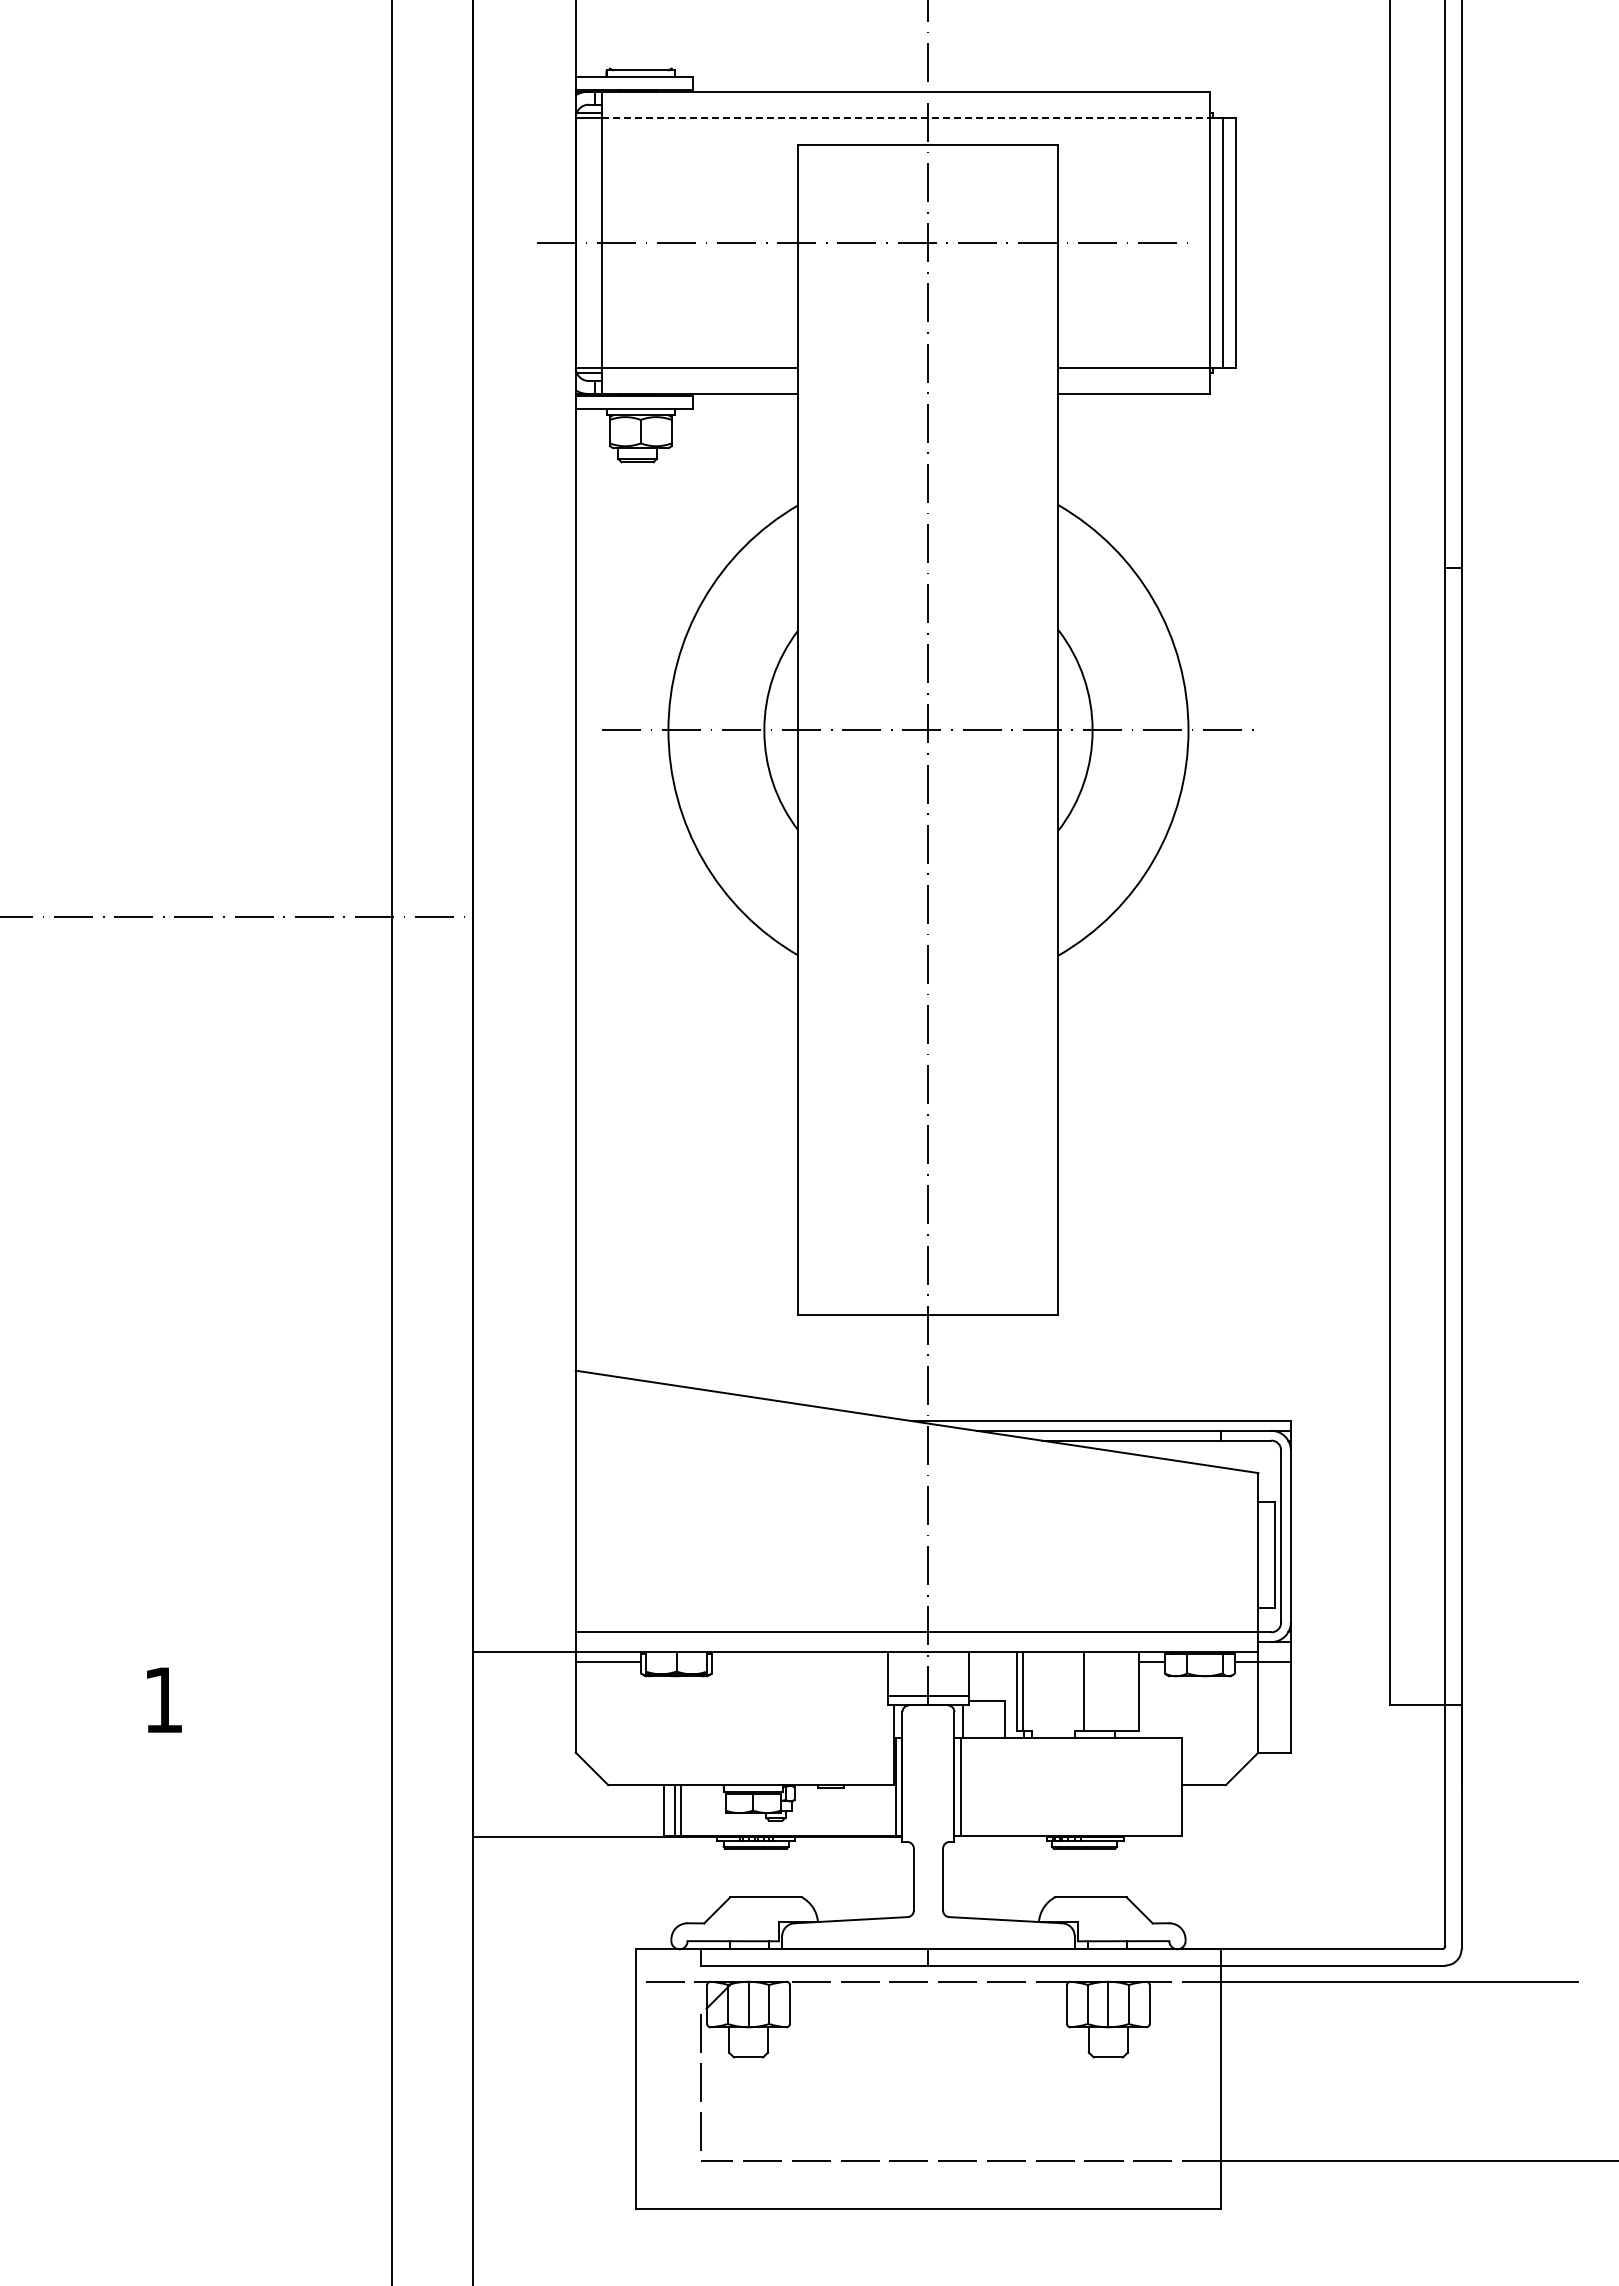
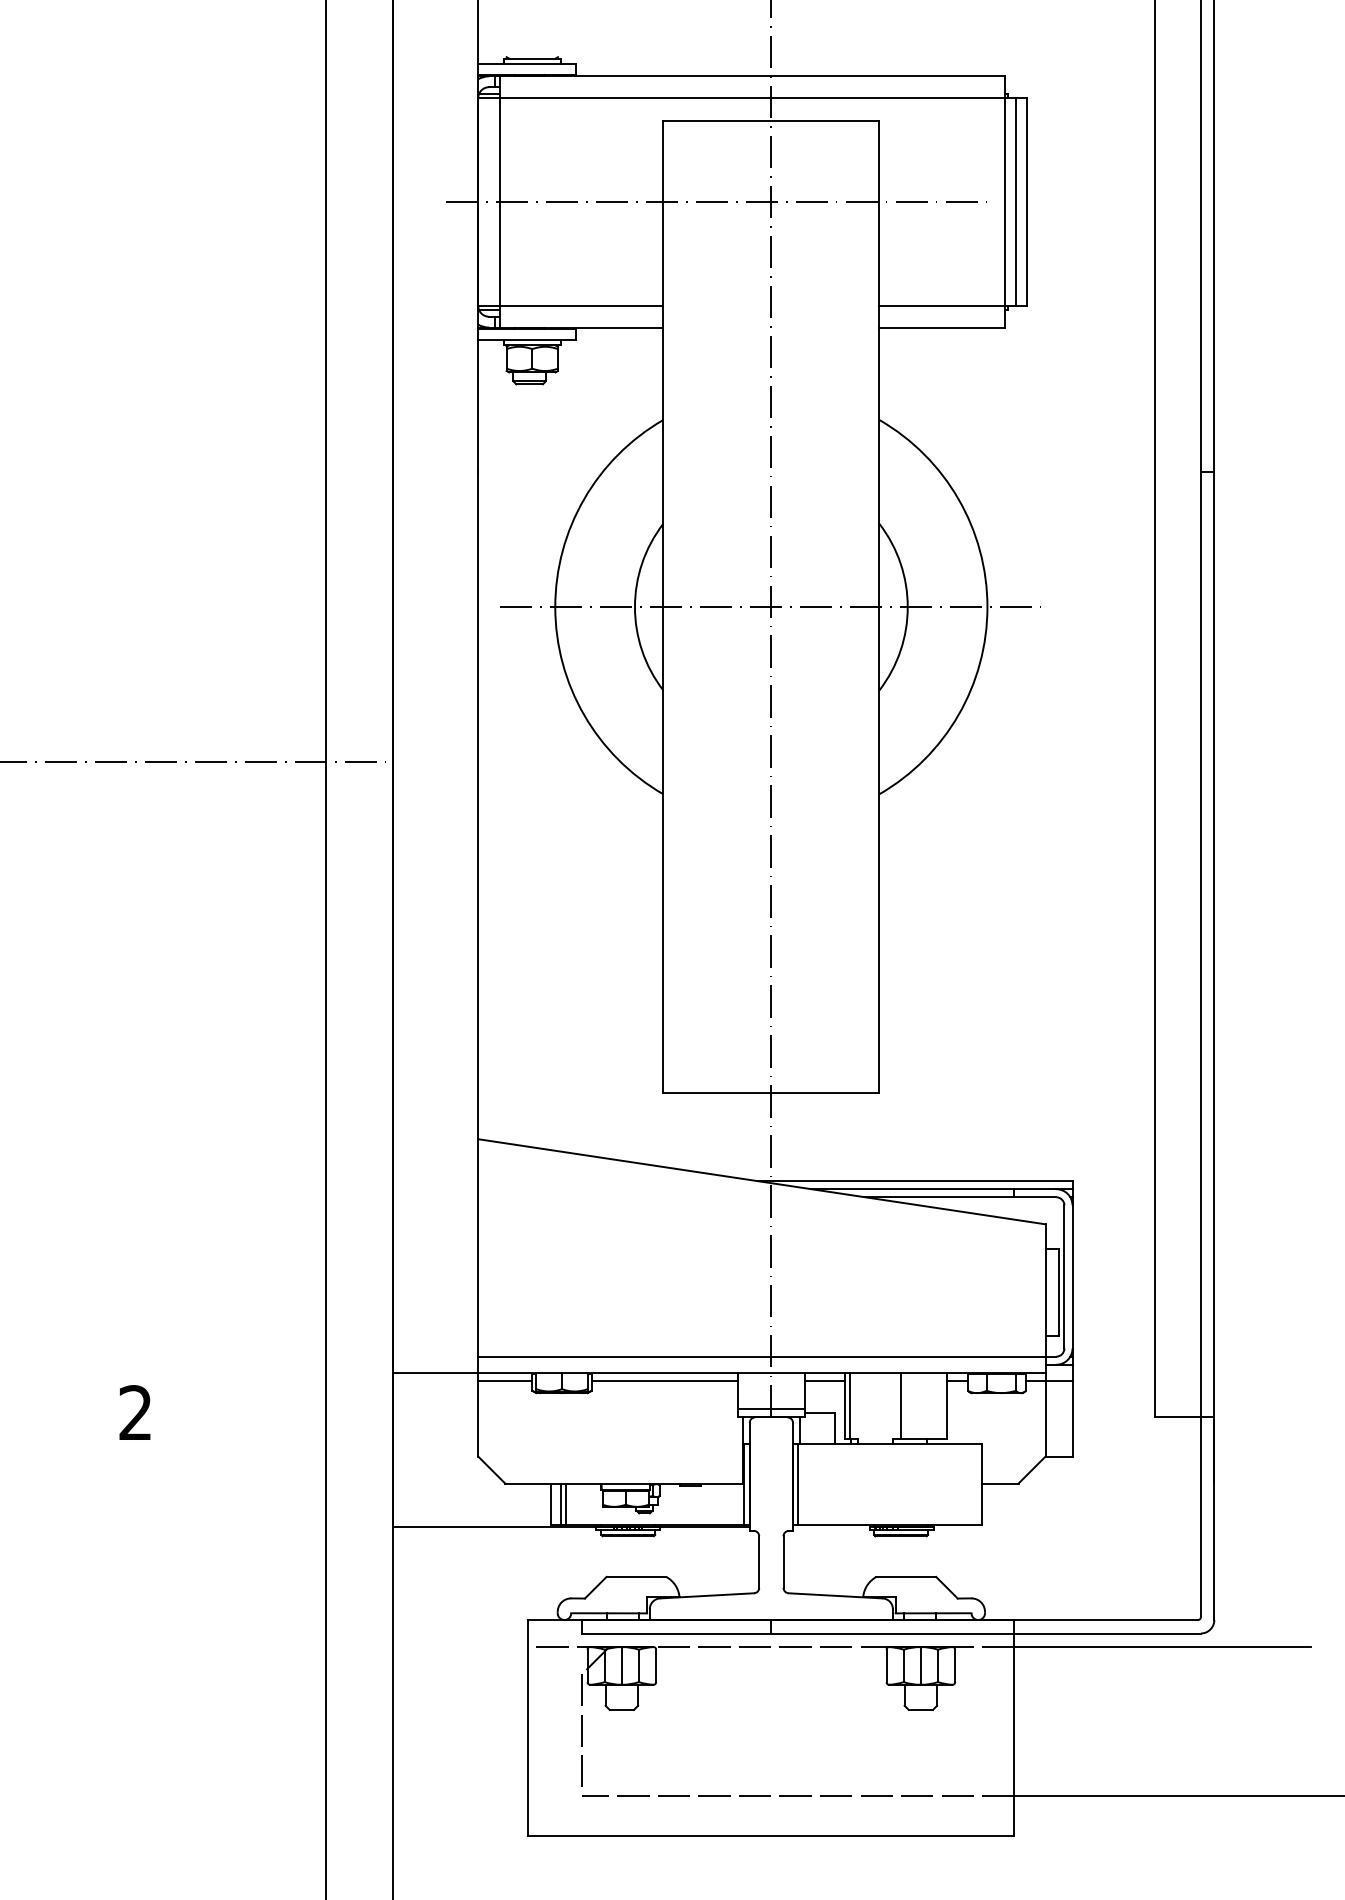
line: (905, 117) -> (752, 97), dashed -> solid
line: (799, 1661) -> (664, 1380), added
line: (992, 1661) -> (824, 1380), added
text: (162, 1699) -> (134, 1412), 1 -> 2

